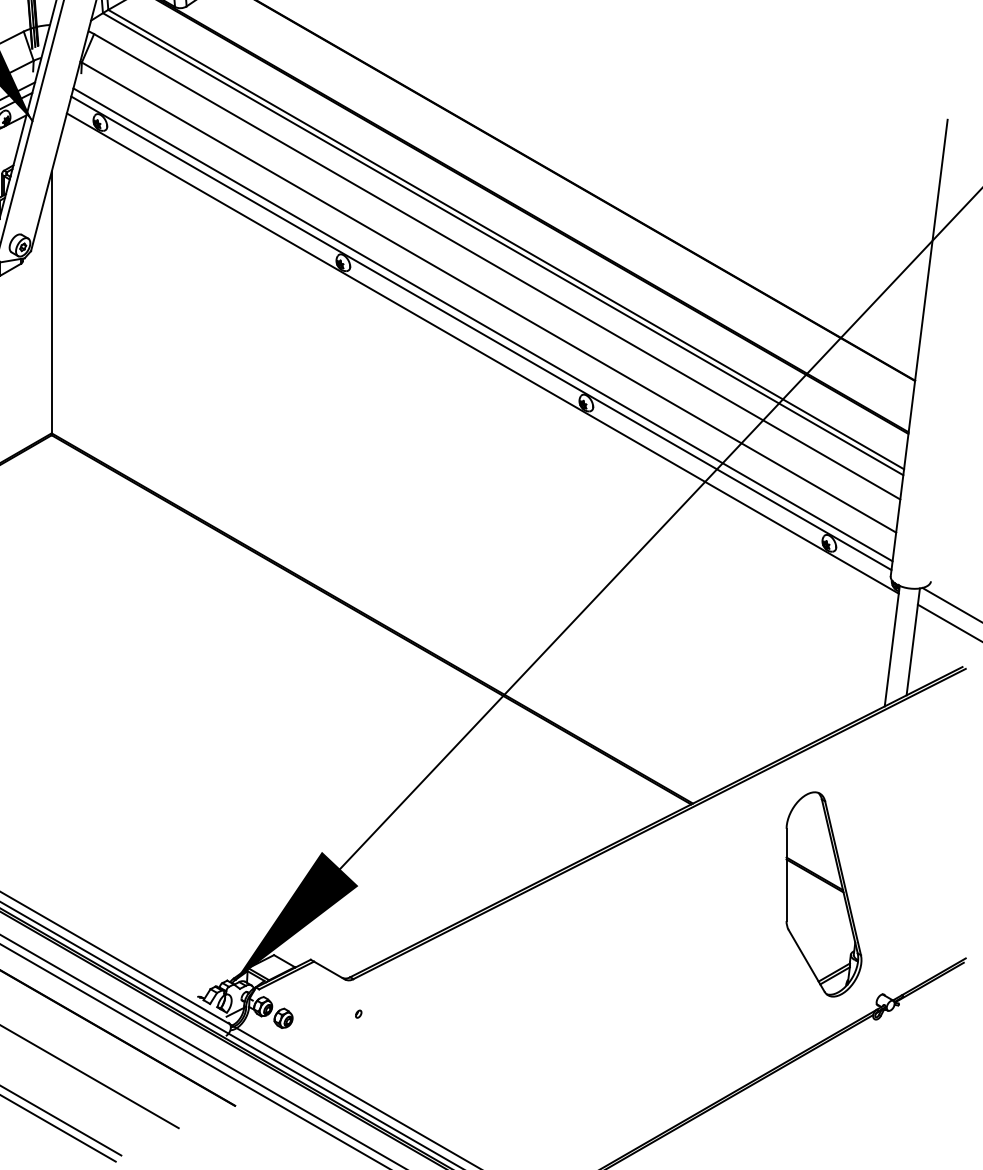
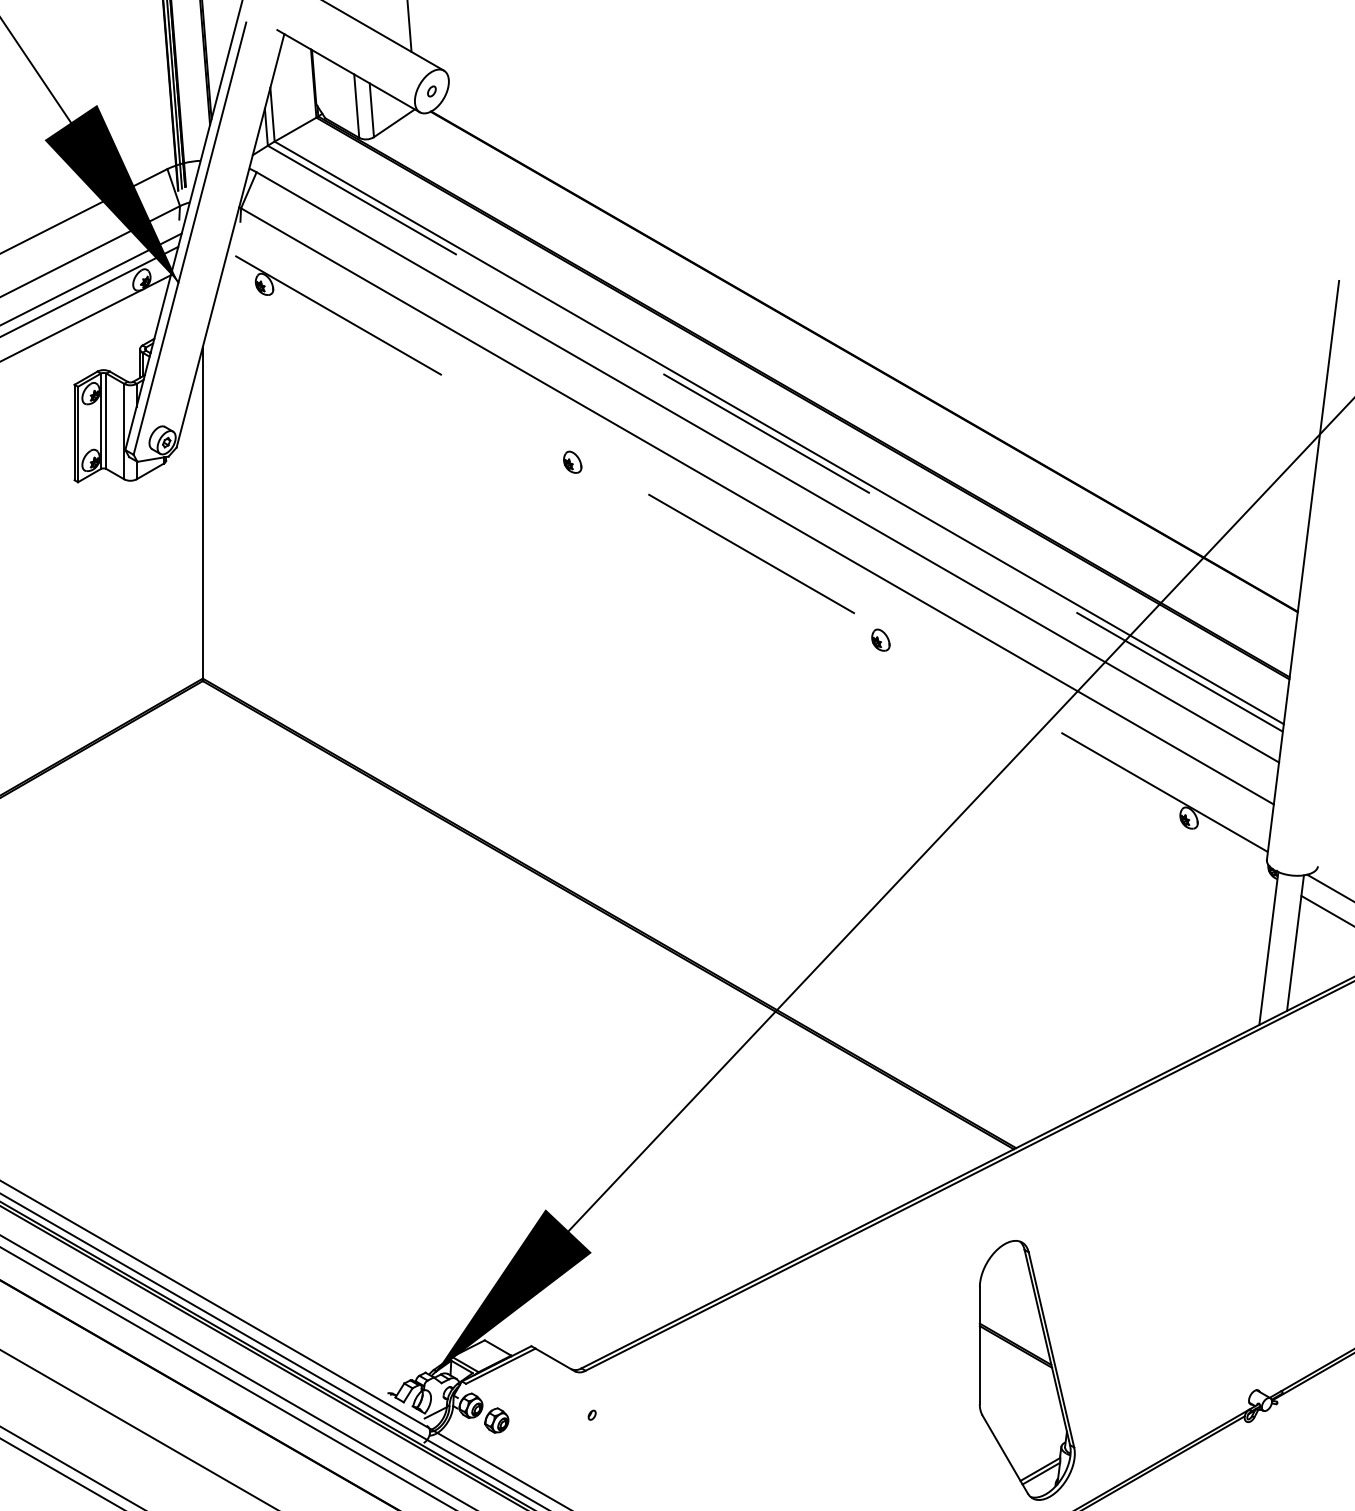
line: (502, 244) -> (774, 438), solid -> dashed
line: (482, 324) -> (749, 540), removed
line: (481, 333) -> (747, 551), solid -> dashed
line: (482, 352) -> (749, 576), removed
part: (823, 894) -> (1026, 1370), moved

